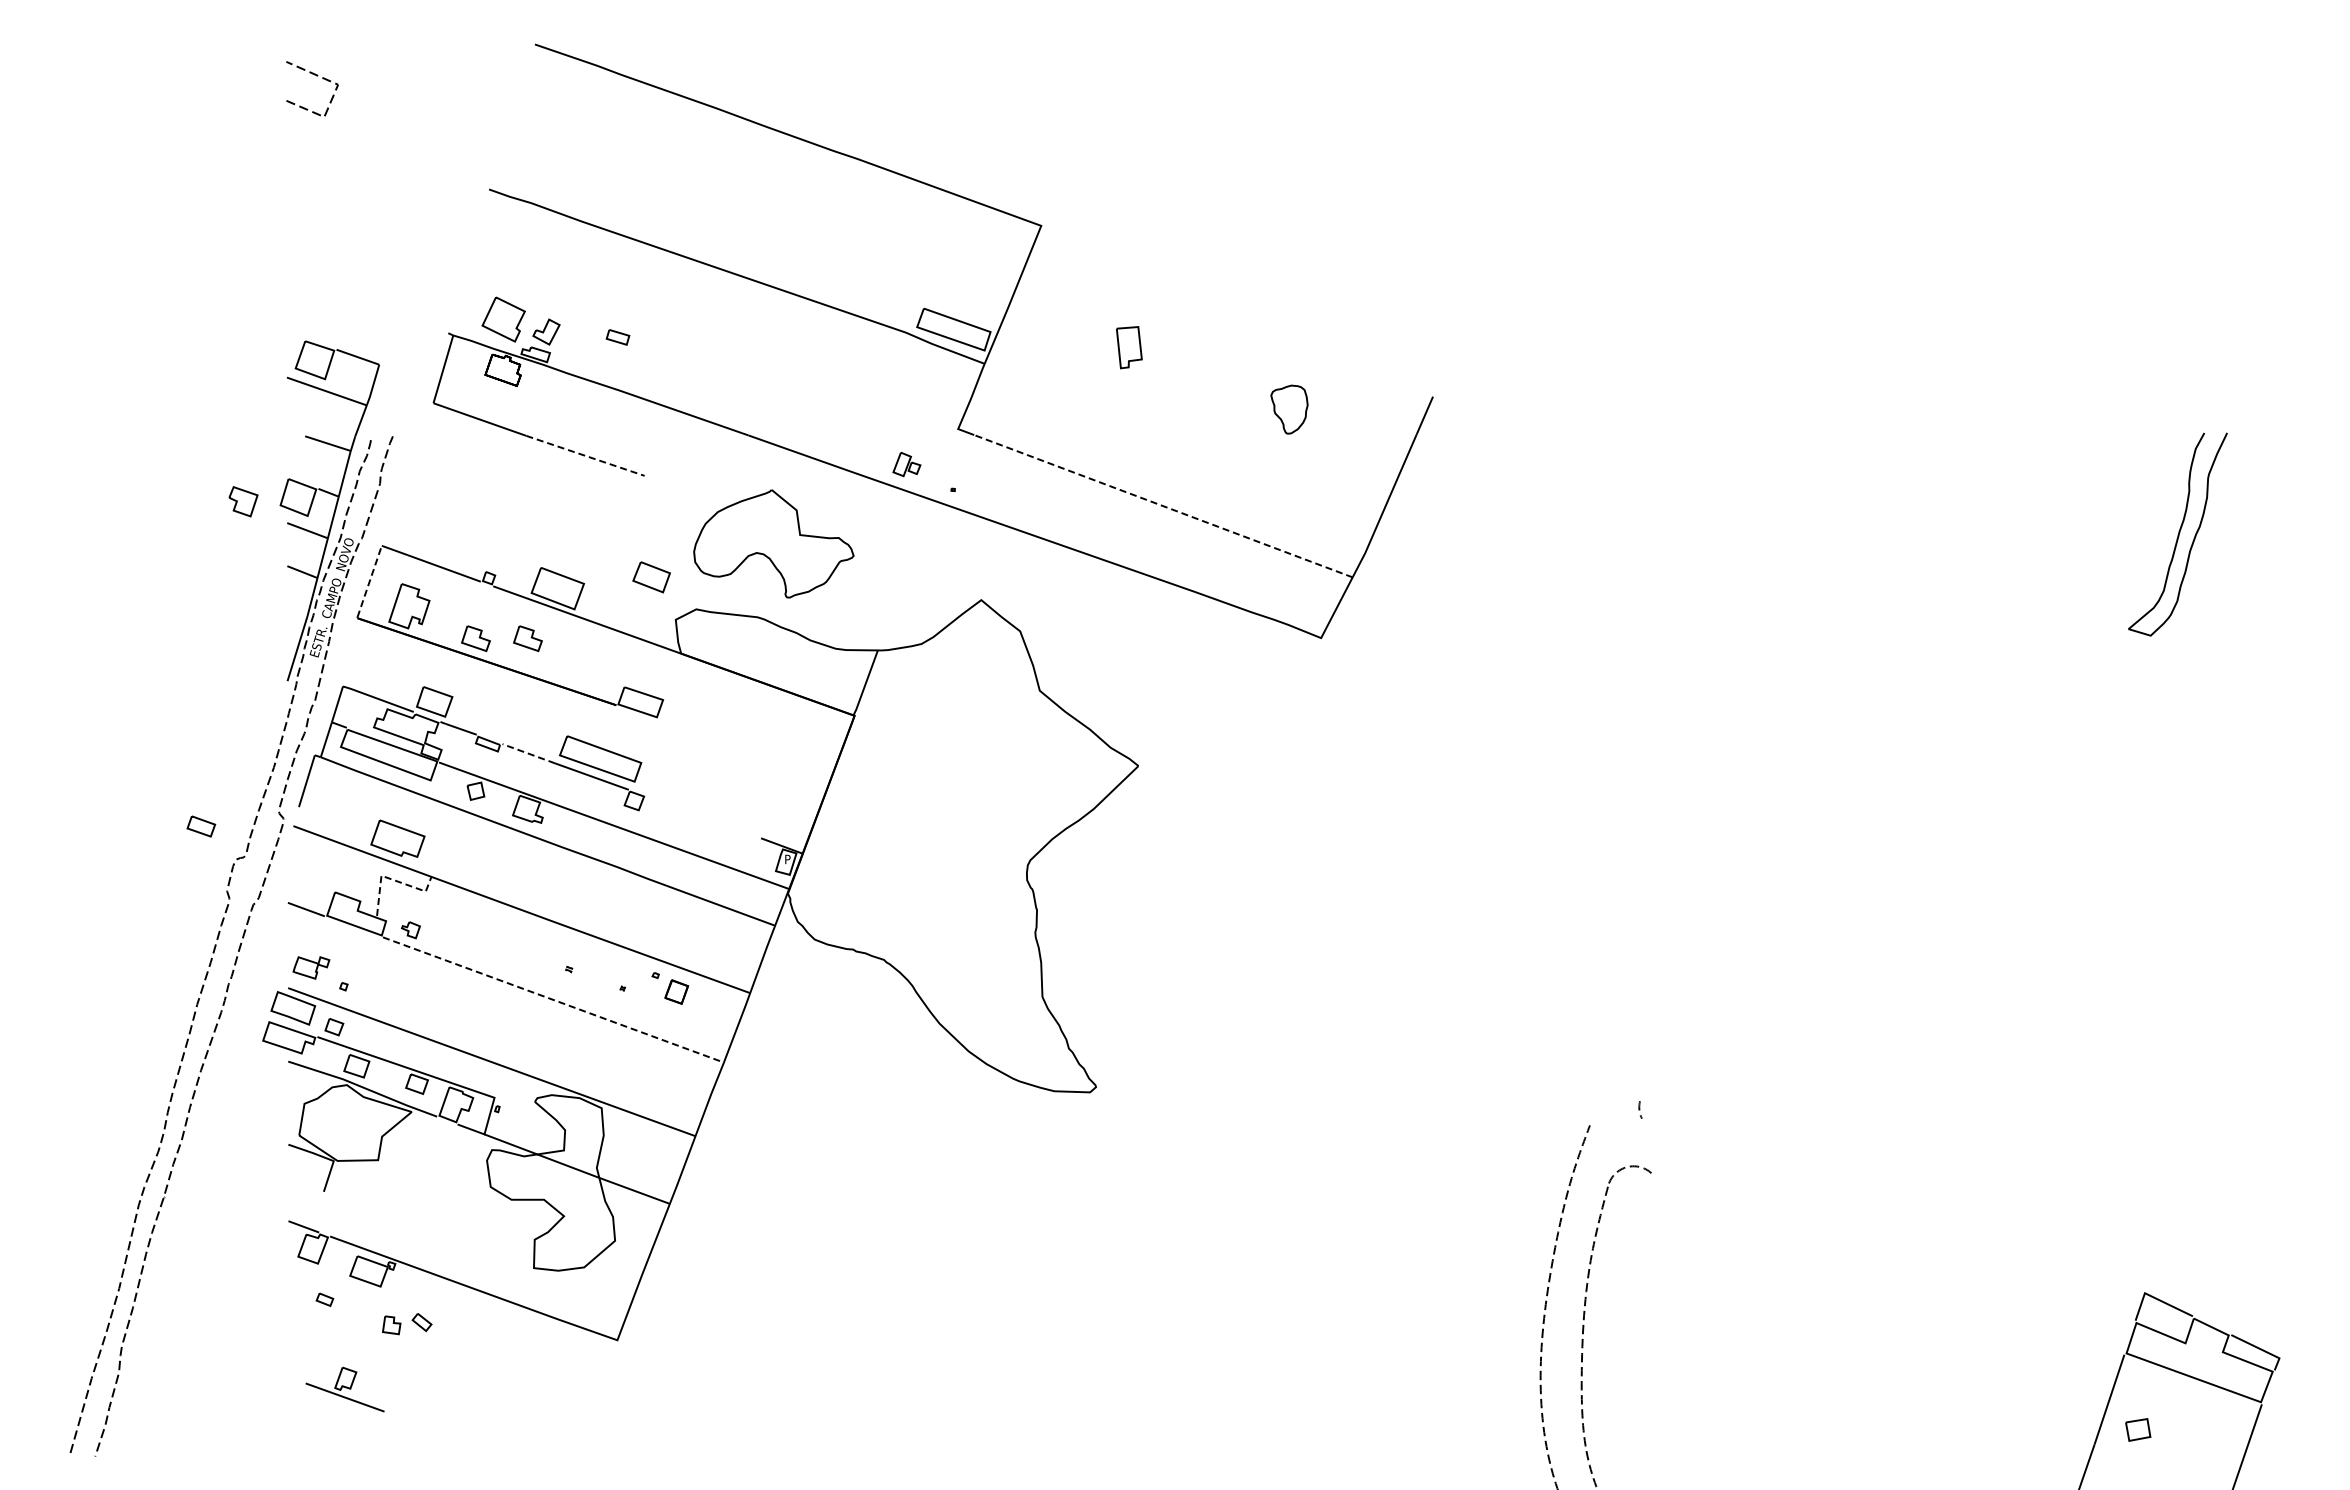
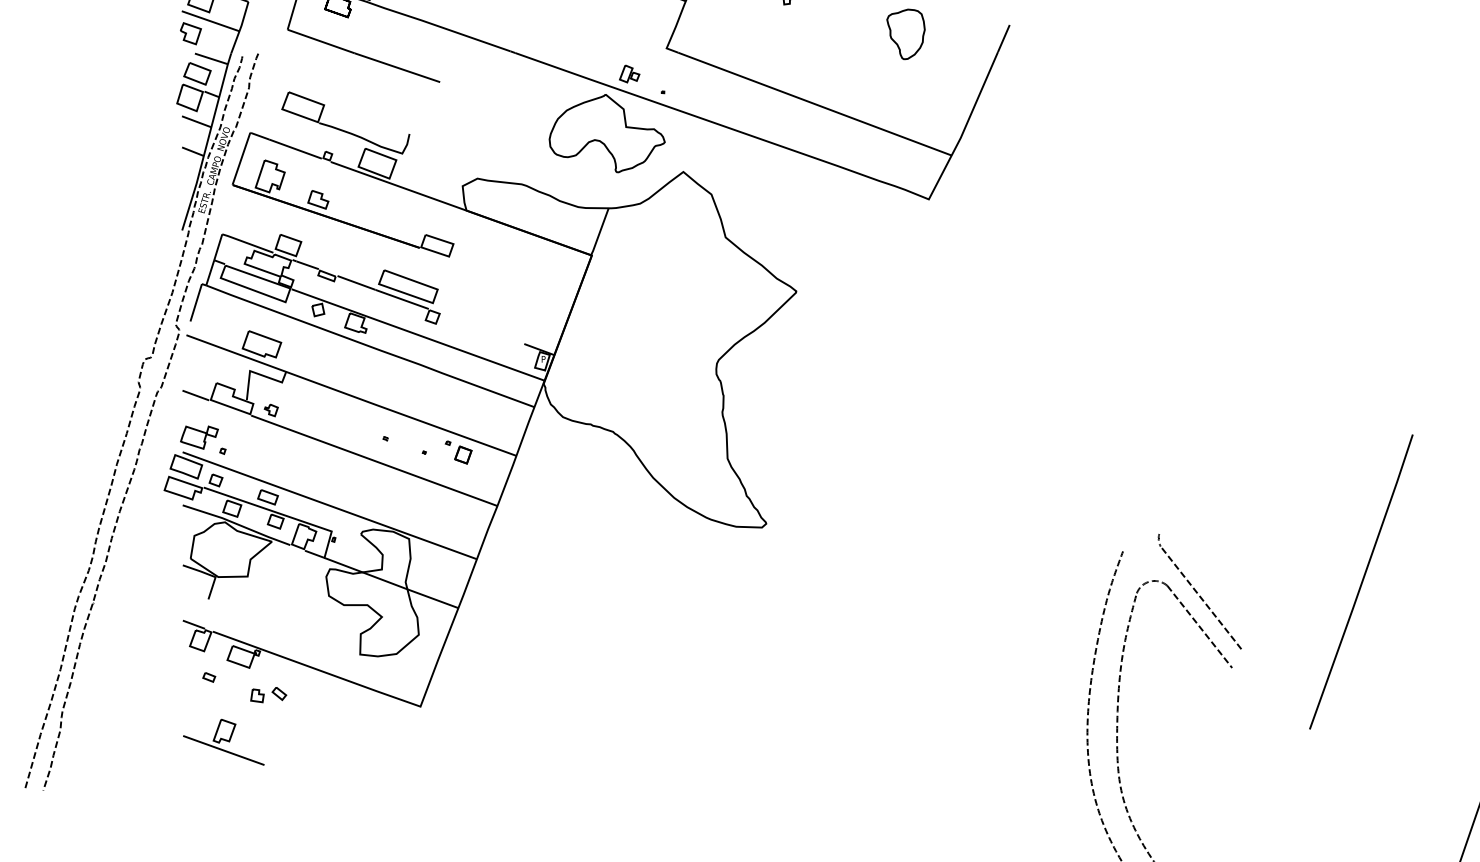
part: (1289, 409) -> (906, 34), size x1.43
line: (585, 456) -> (397, 68), dashed -> solid
part: (243, 501) -> (190, 33), moved
line: (1163, 506) -> (815, 104), dashed -> solid
part: (509, 541) -> (342, 129), added
part: (773, 543) -> (606, 133), moved
part: (651, 577) -> (197, 73), moved
line: (369, 581) -> (241, 158), dashed -> solid
part: (527, 638) -> (355, 199), removed
line: (528, 753) -> (356, 282), dashed -> solid
part: (201, 826) -> (268, 497), moved
line: (392, 879) -> (258, 373), dashed -> solid
part: (311, 967) -> (199, 437), size x1.43
line: (553, 999) -> (374, 460), dashed -> solid
line: (1920, 1167) -> (1361, 581), added
line: (1697, 1189) -> (1200, 597), added
line: (1696, 1229) -> (1200, 626), added
part: (344, 1389) -> (223, 742), size x1.43

